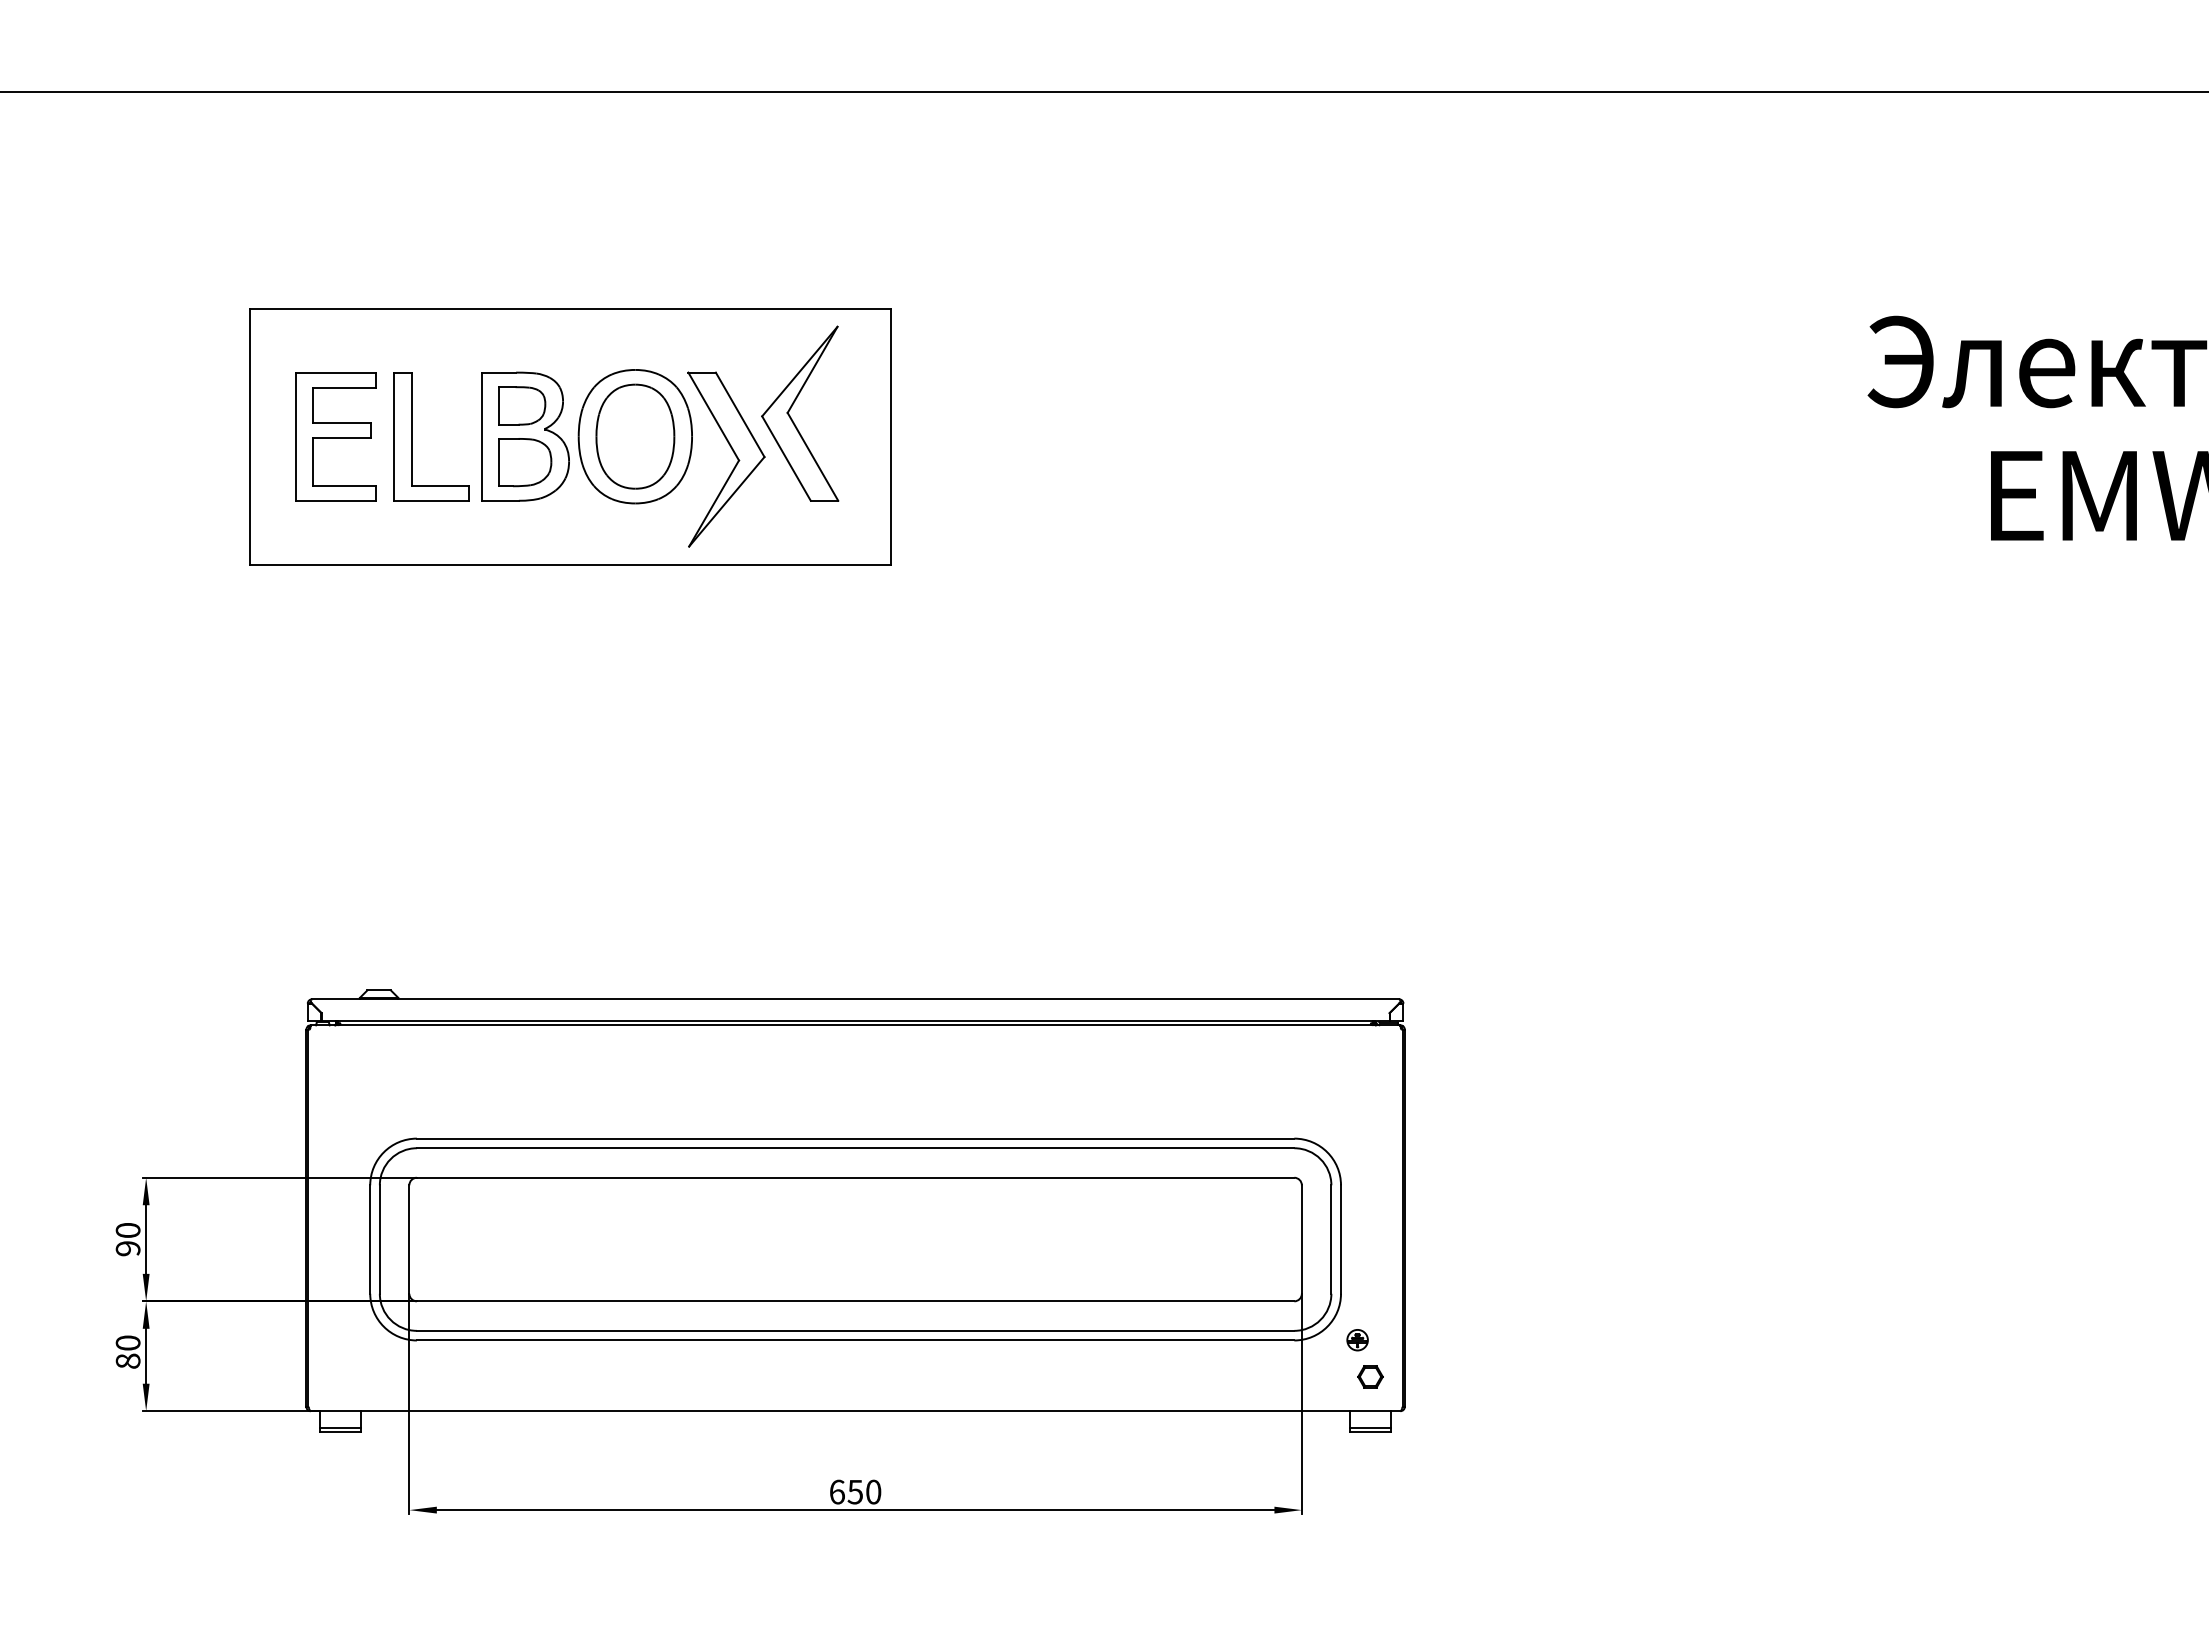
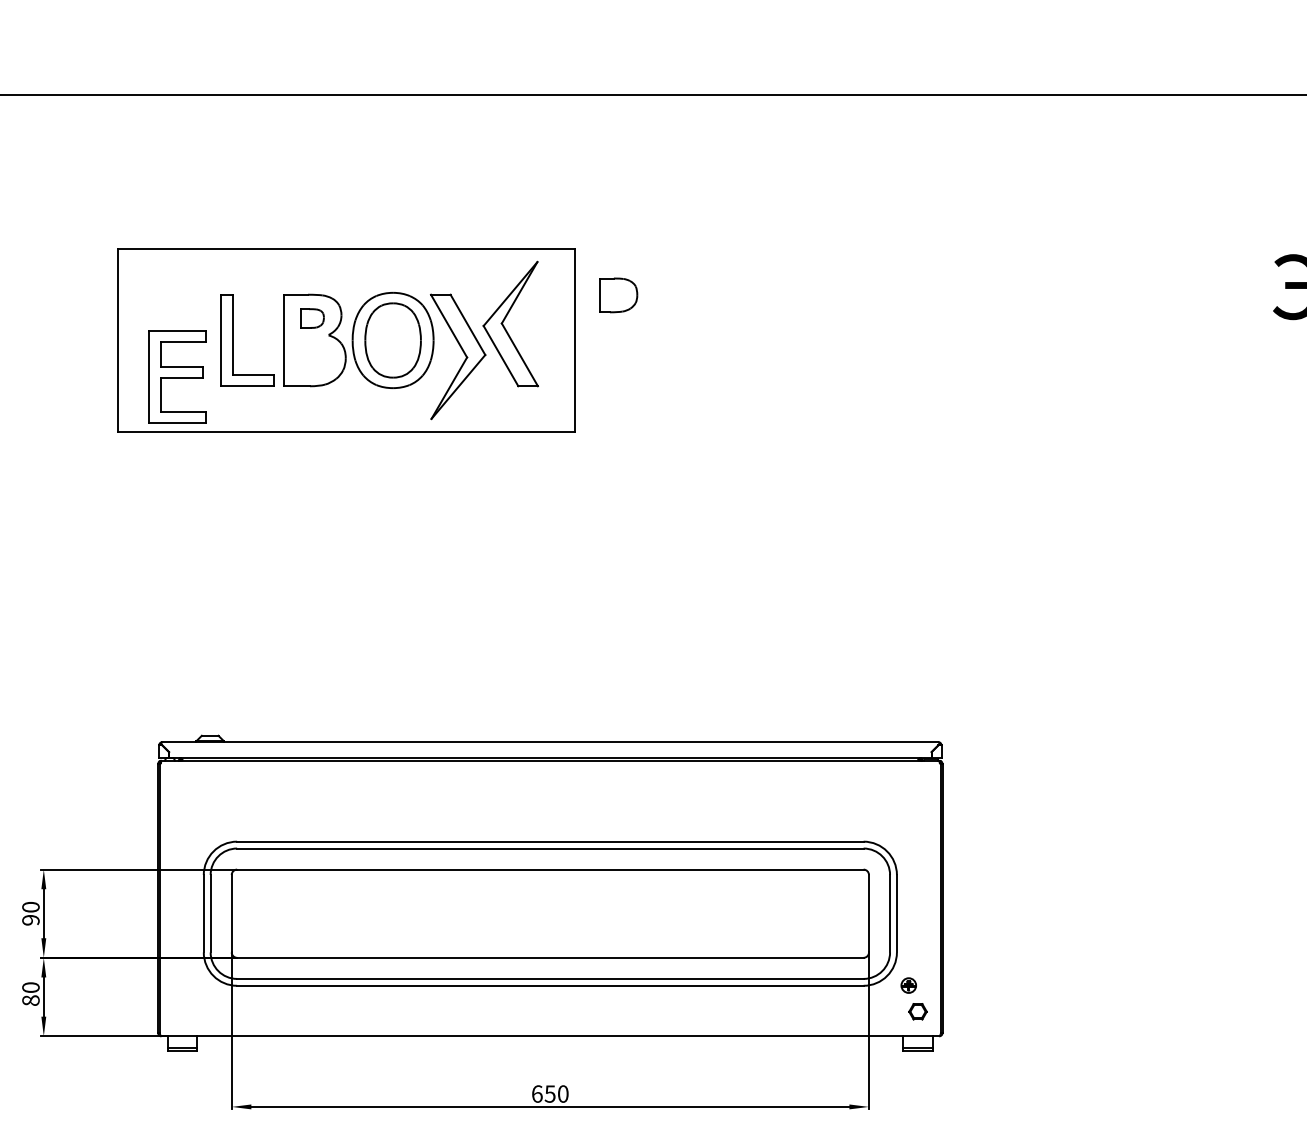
part: (522, 405) -> (312, 318), size x0.7
part: (335, 436) -> (177, 376), moved
part: (525, 462) -> (618, 295), moved

